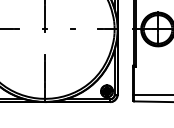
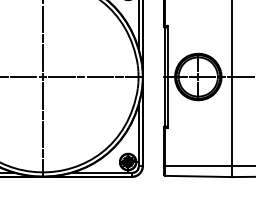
line: (30, 29) -> (23, 77), added
line: (58, 29) -> (61, 77), added
line: (86, 29) -> (100, 77), added
line: (44, 42) -> (42, 95), added

